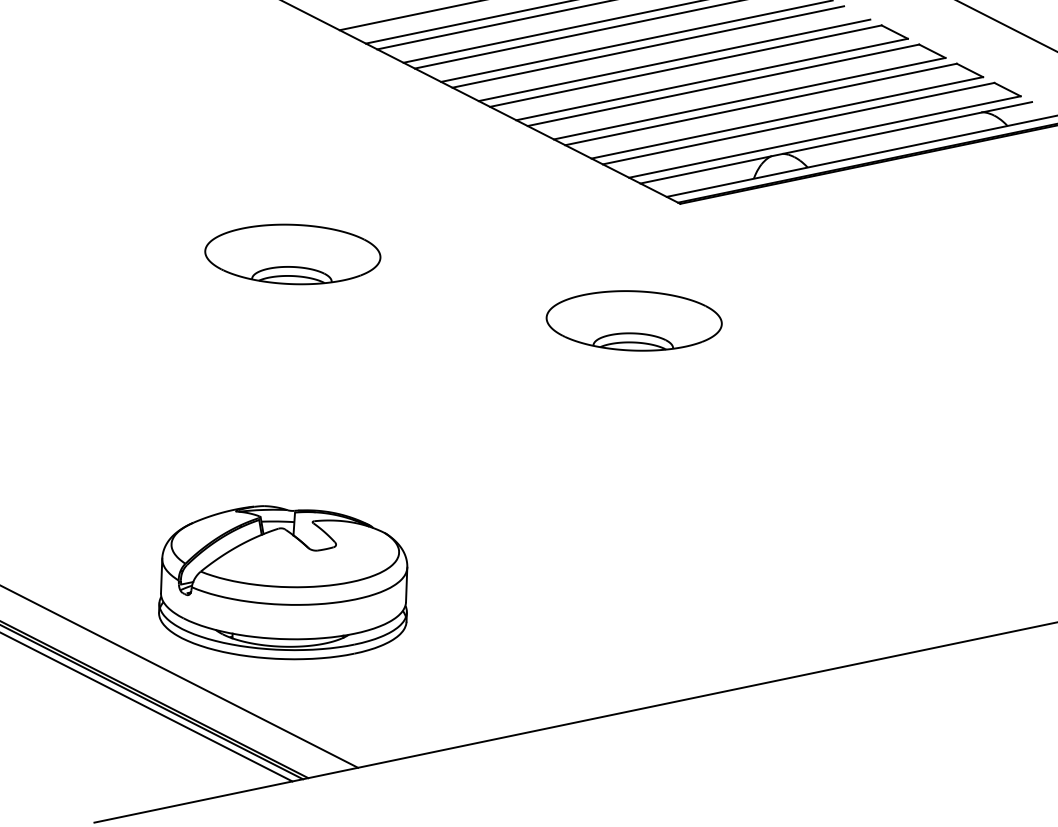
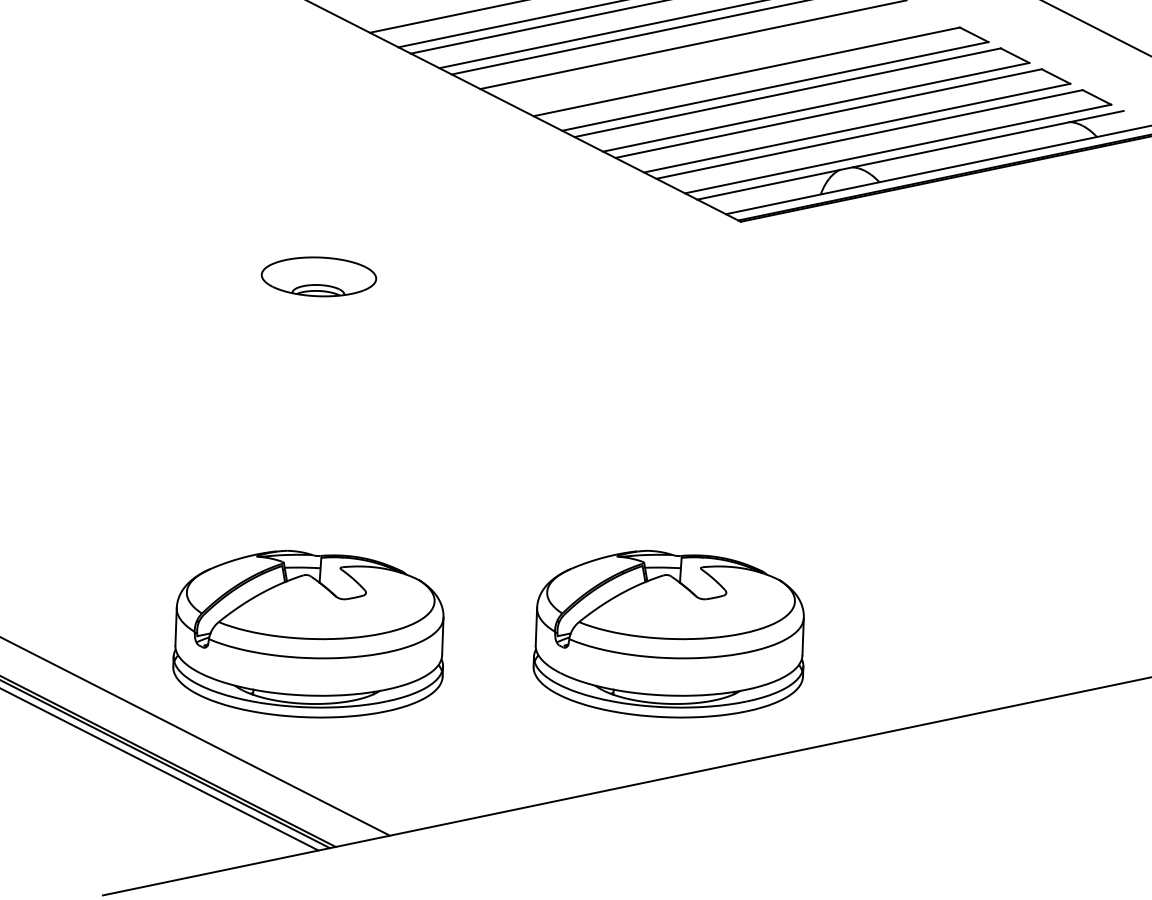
line: (648, 46) -> (706, 50), removed
line: (674, 60) -> (734, 65), removed
part: (292, 254) -> (318, 276), size x0.6
part: (633, 320) -> (689, 348), removed
part: (614, 582) -> (669, 633), added

